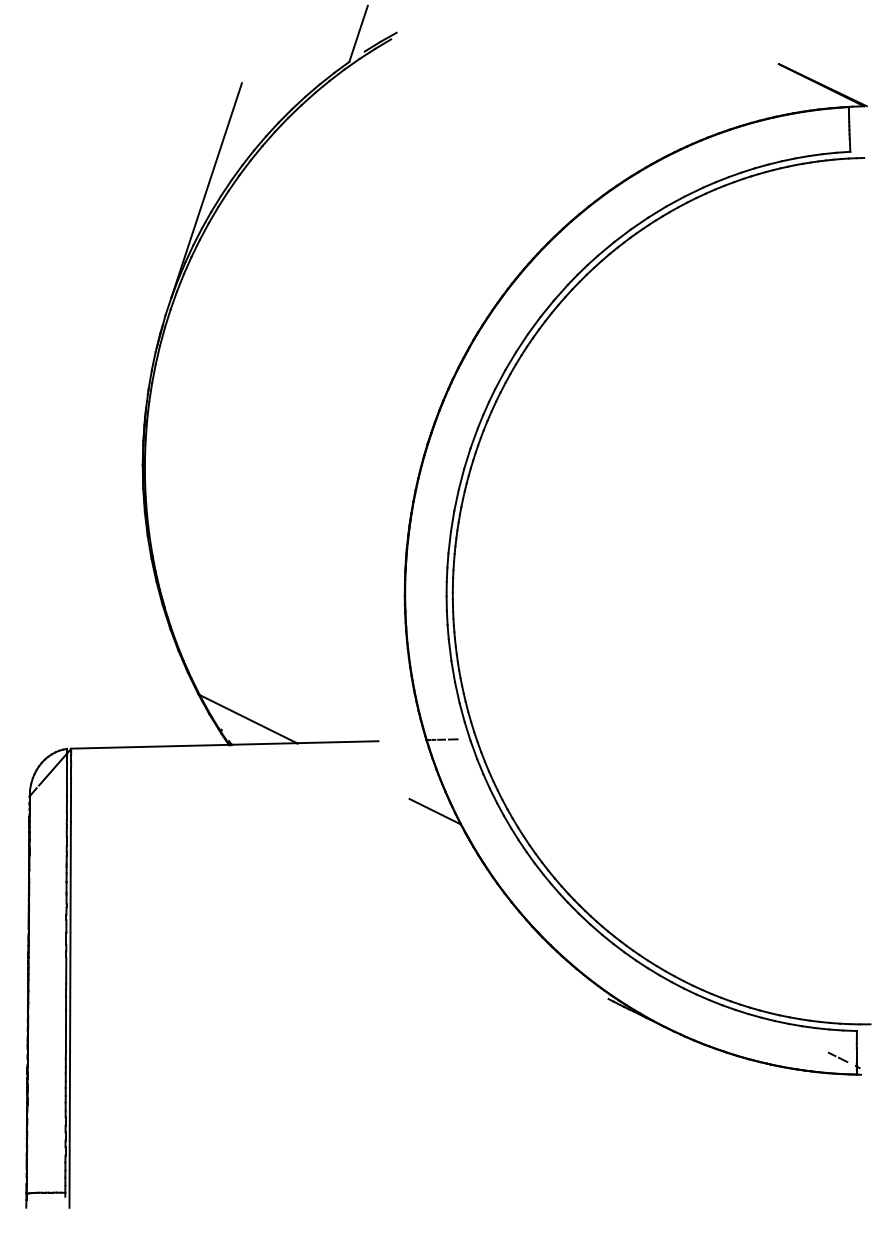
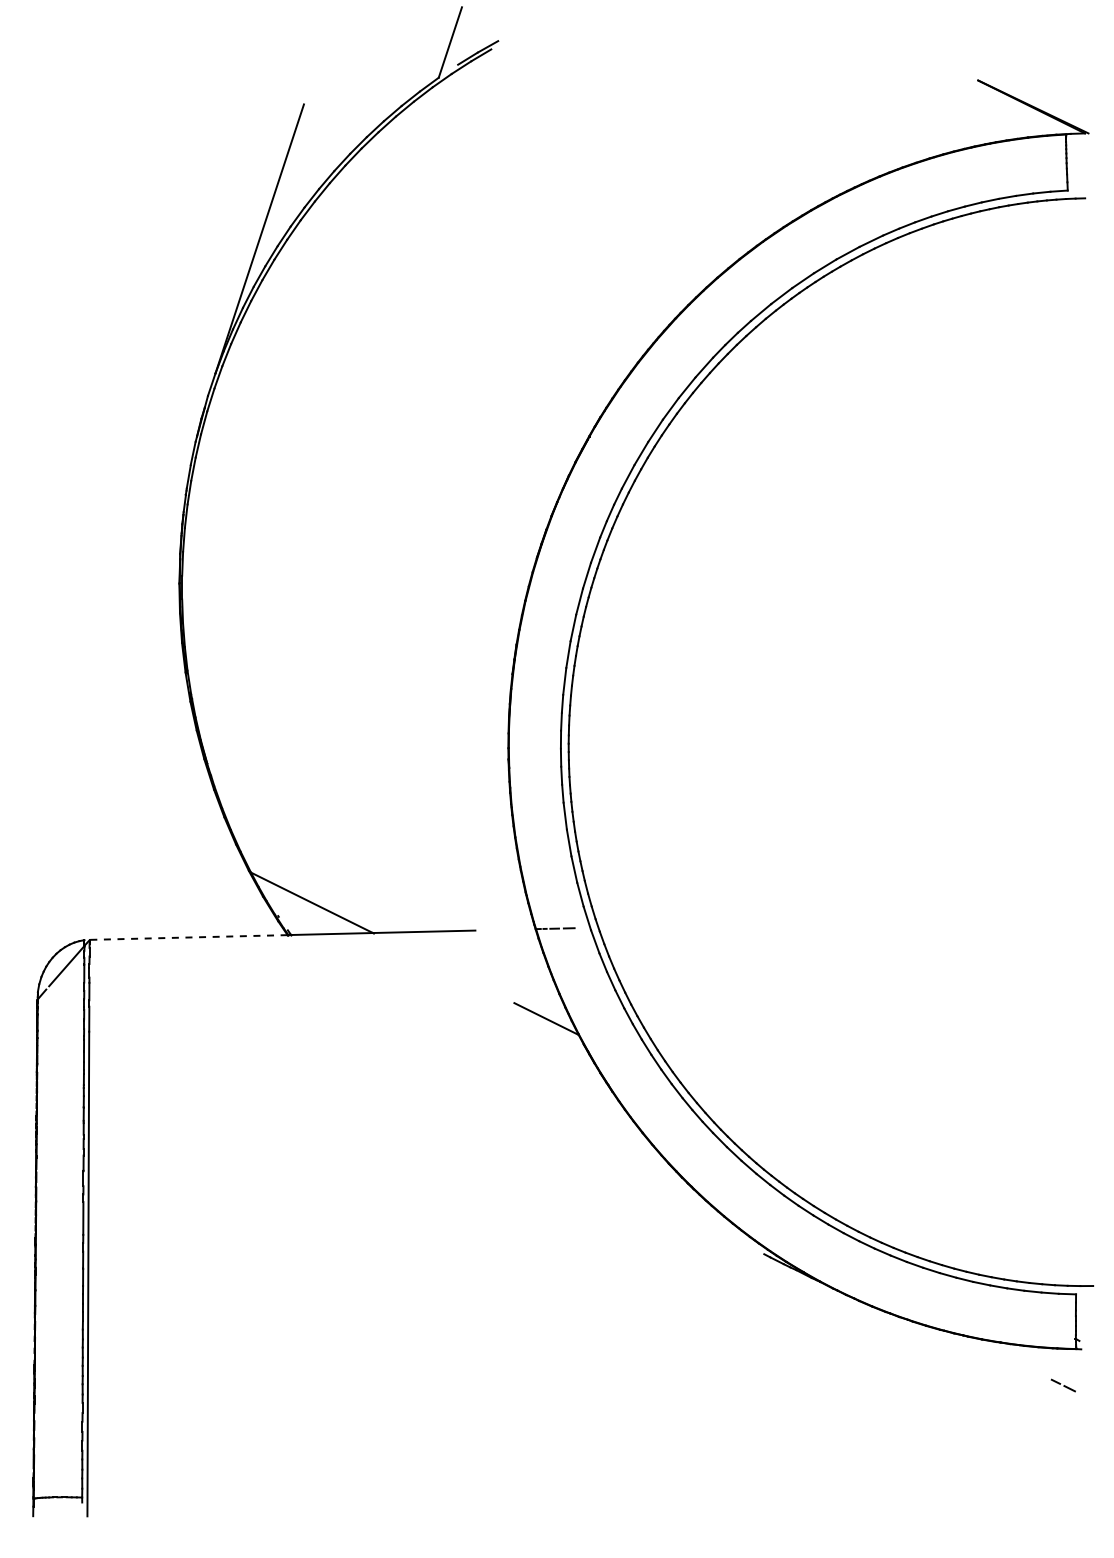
line: (149, 746) -> (188, 937), solid -> dashed
line: (838, 1057) -> (1063, 1385), moved

